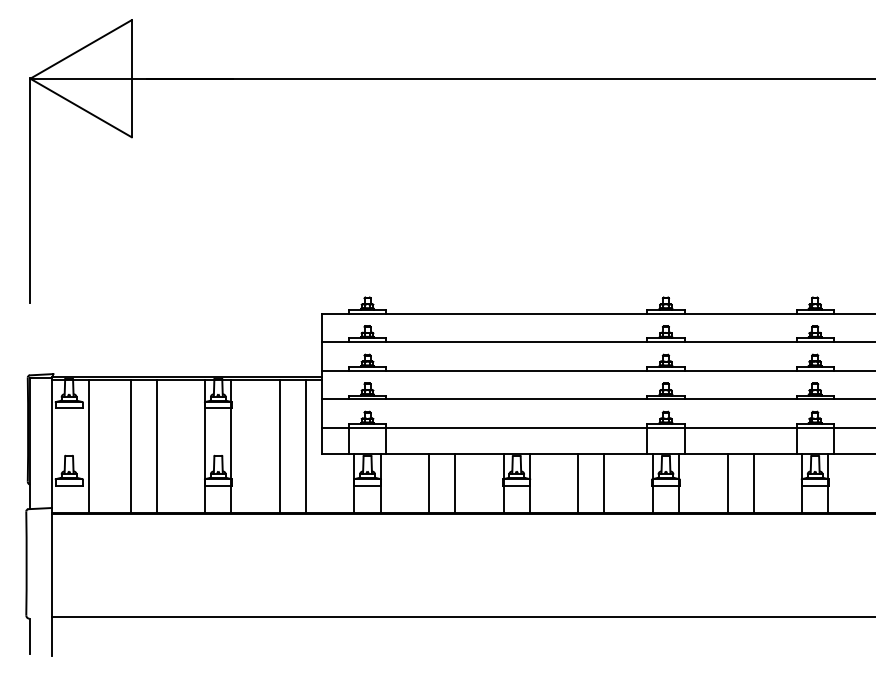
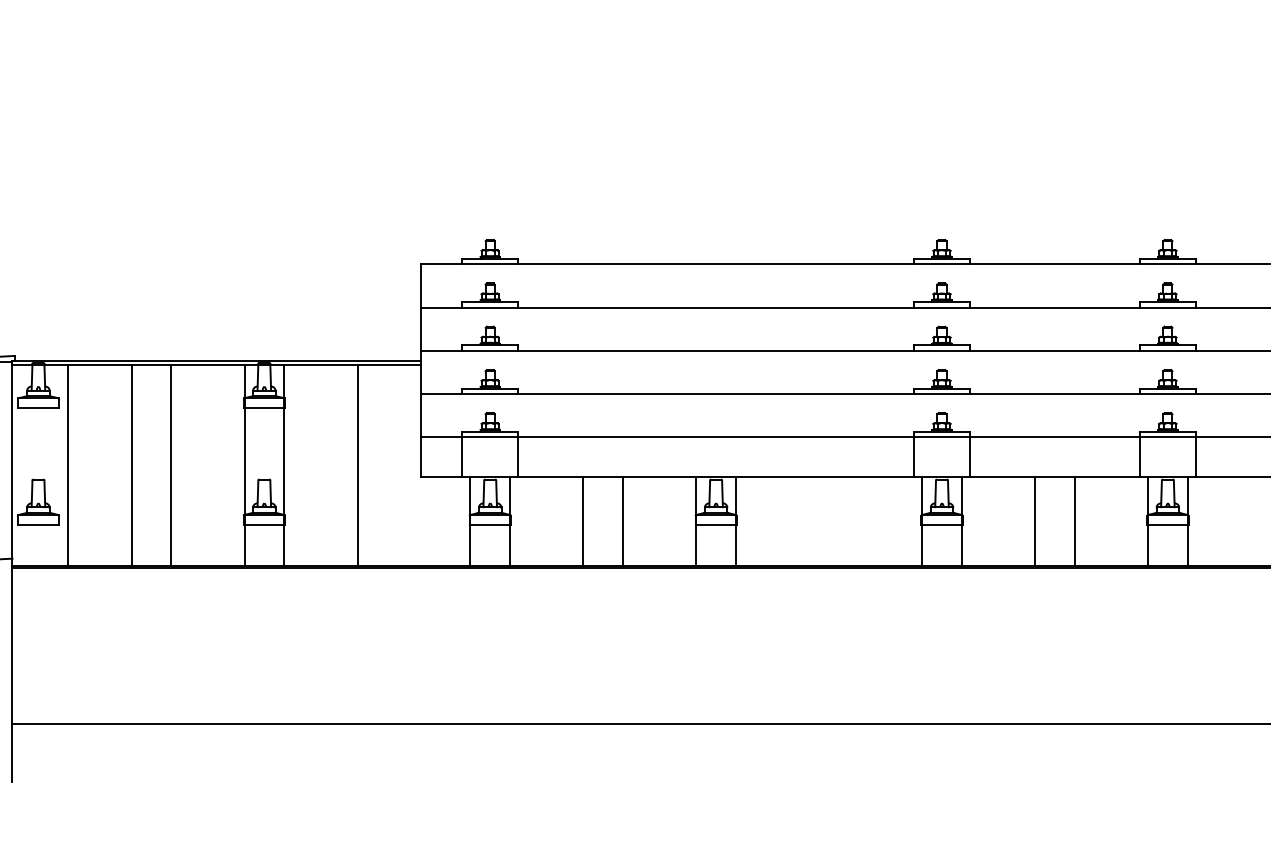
line: (305, 445) -> (396, 464), removed
line: (578, 482) -> (809, 520), removed
line: (604, 482) -> (848, 520), removed

